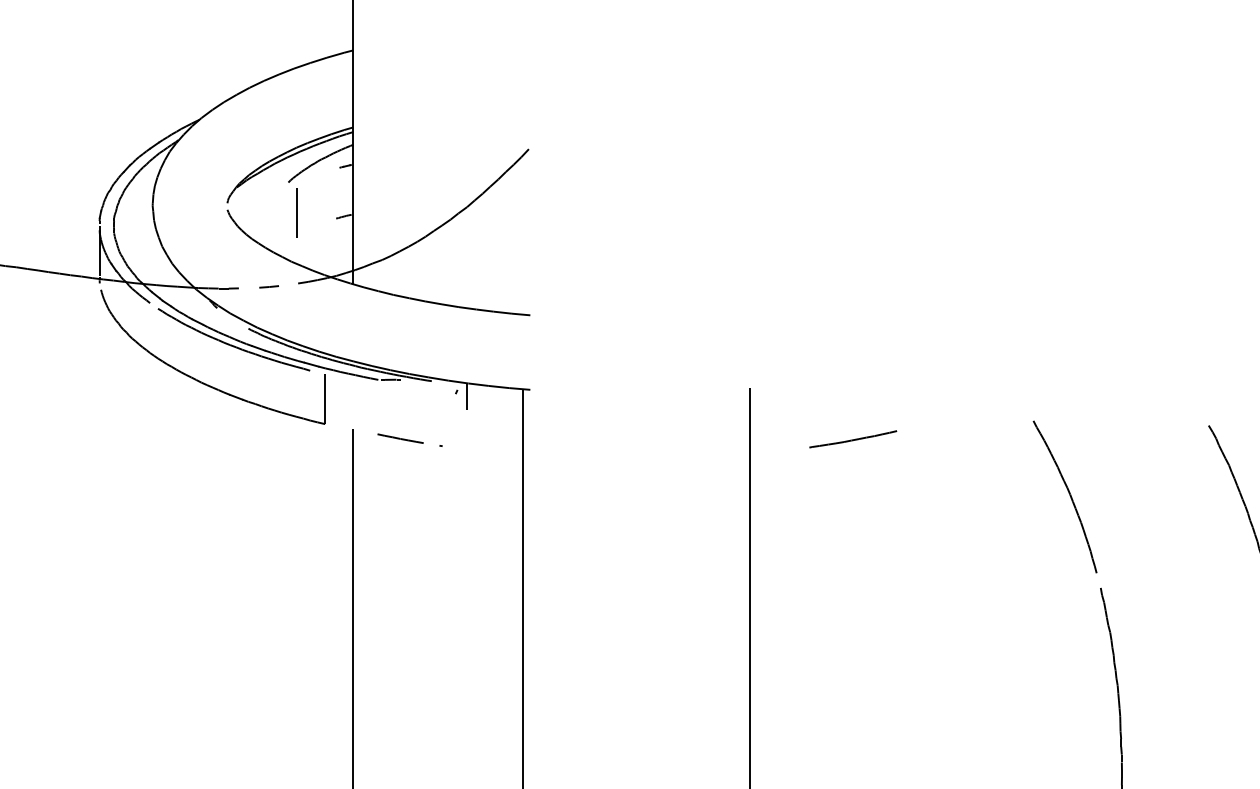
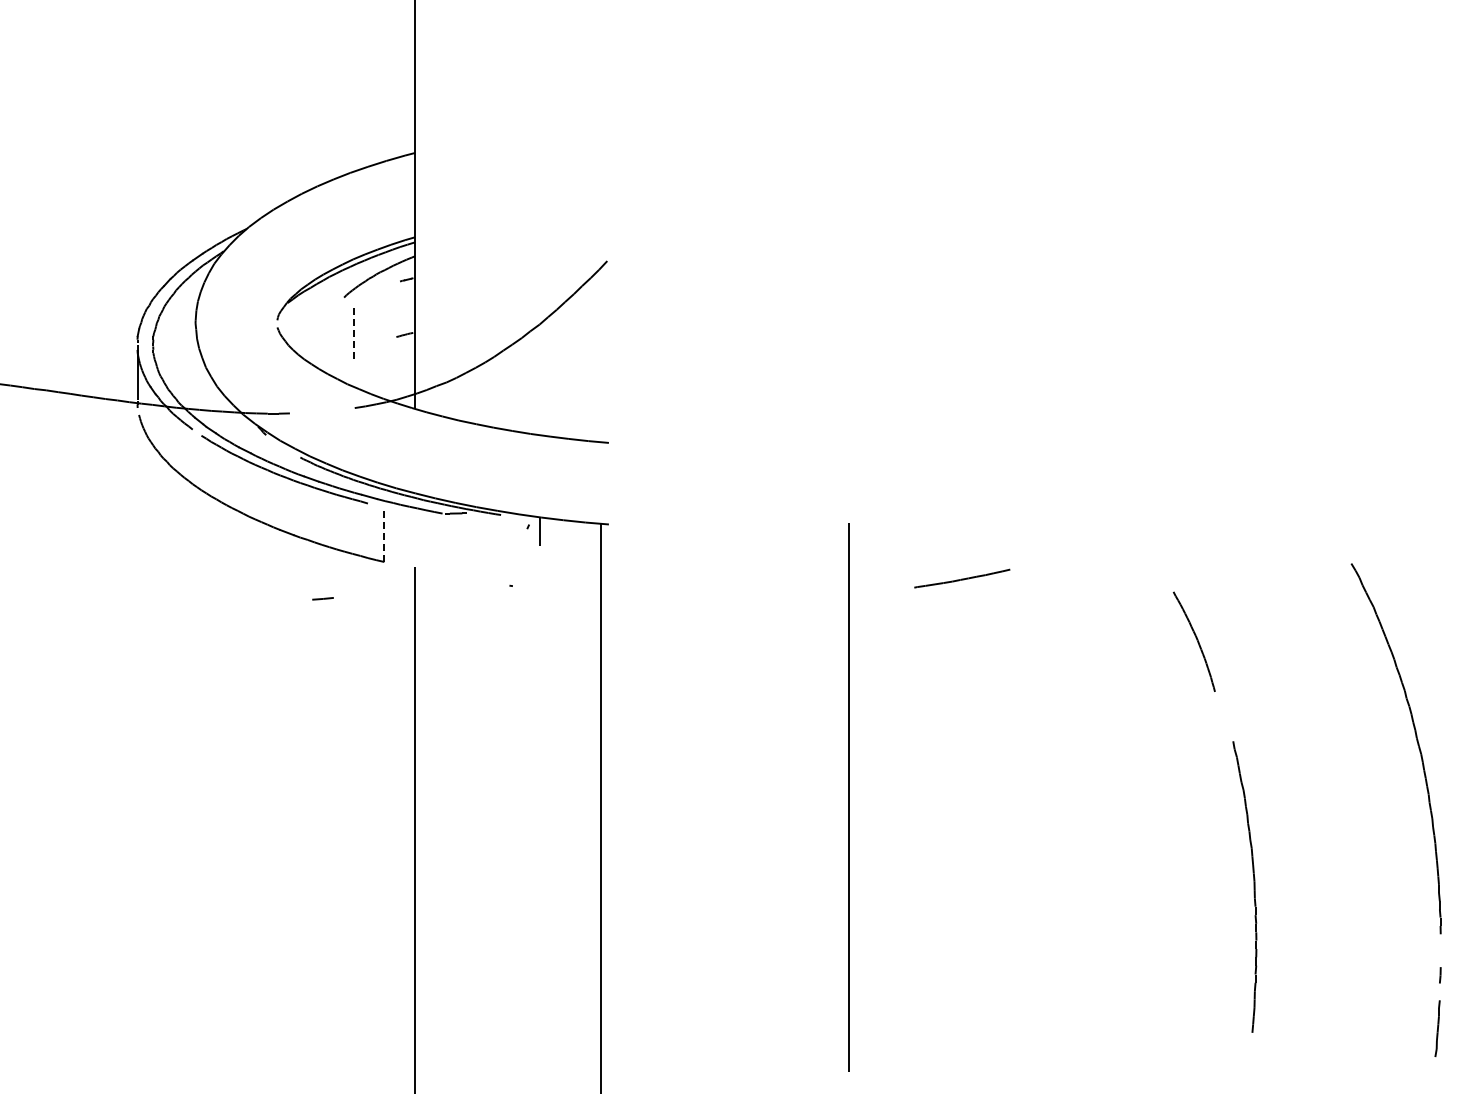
line: (297, 212) -> (354, 330), solid -> dashed
line: (268, 286) -> (322, 598), moved
line: (325, 398) -> (384, 534), solid -> dashed
line: (400, 438) -> (466, 577), removed
part: (1065, 496) -> (1194, 641), size x0.6

